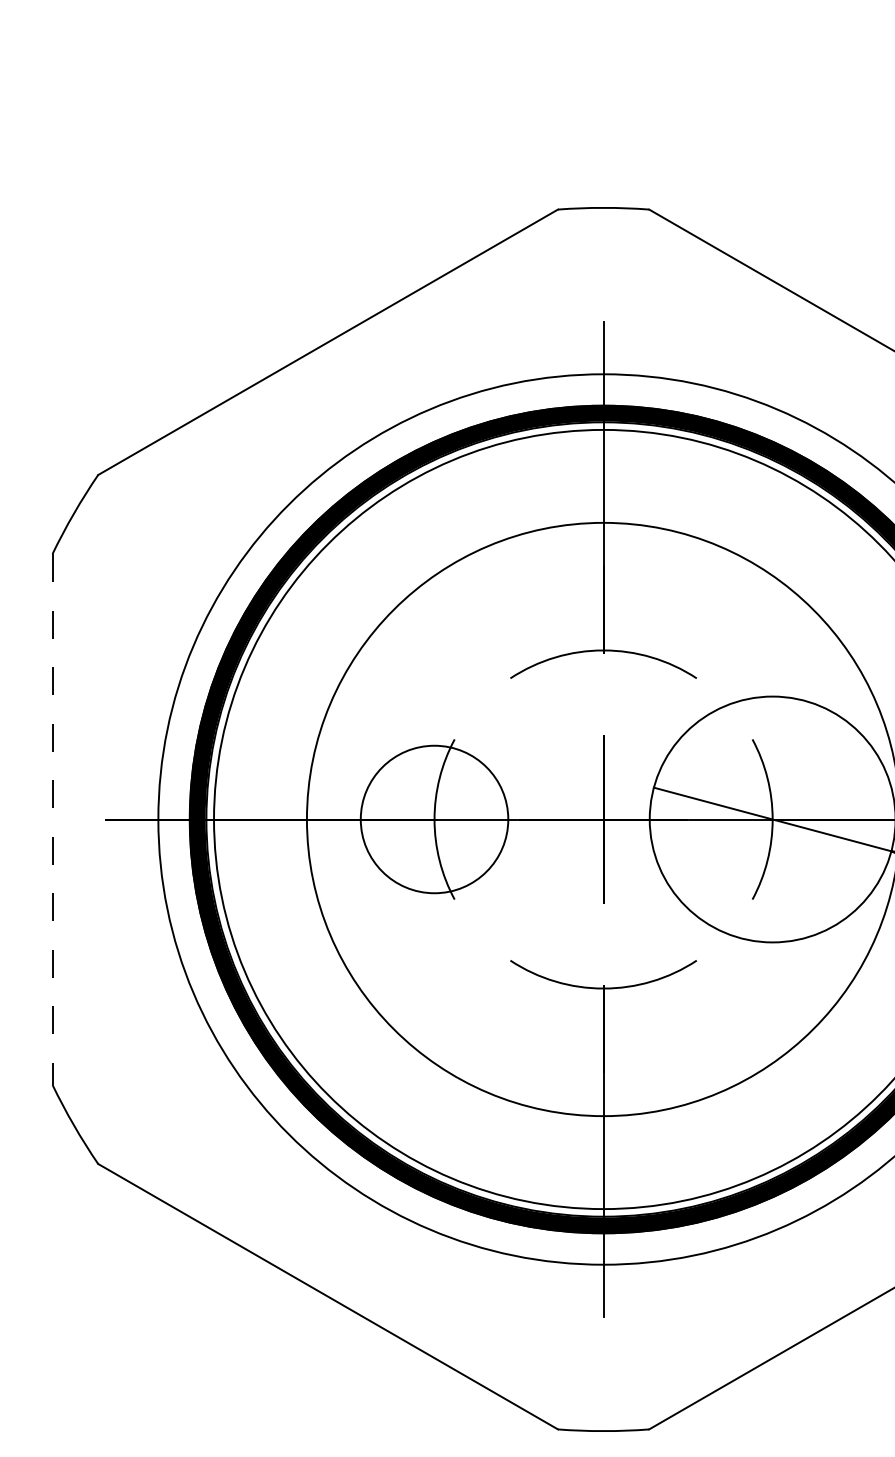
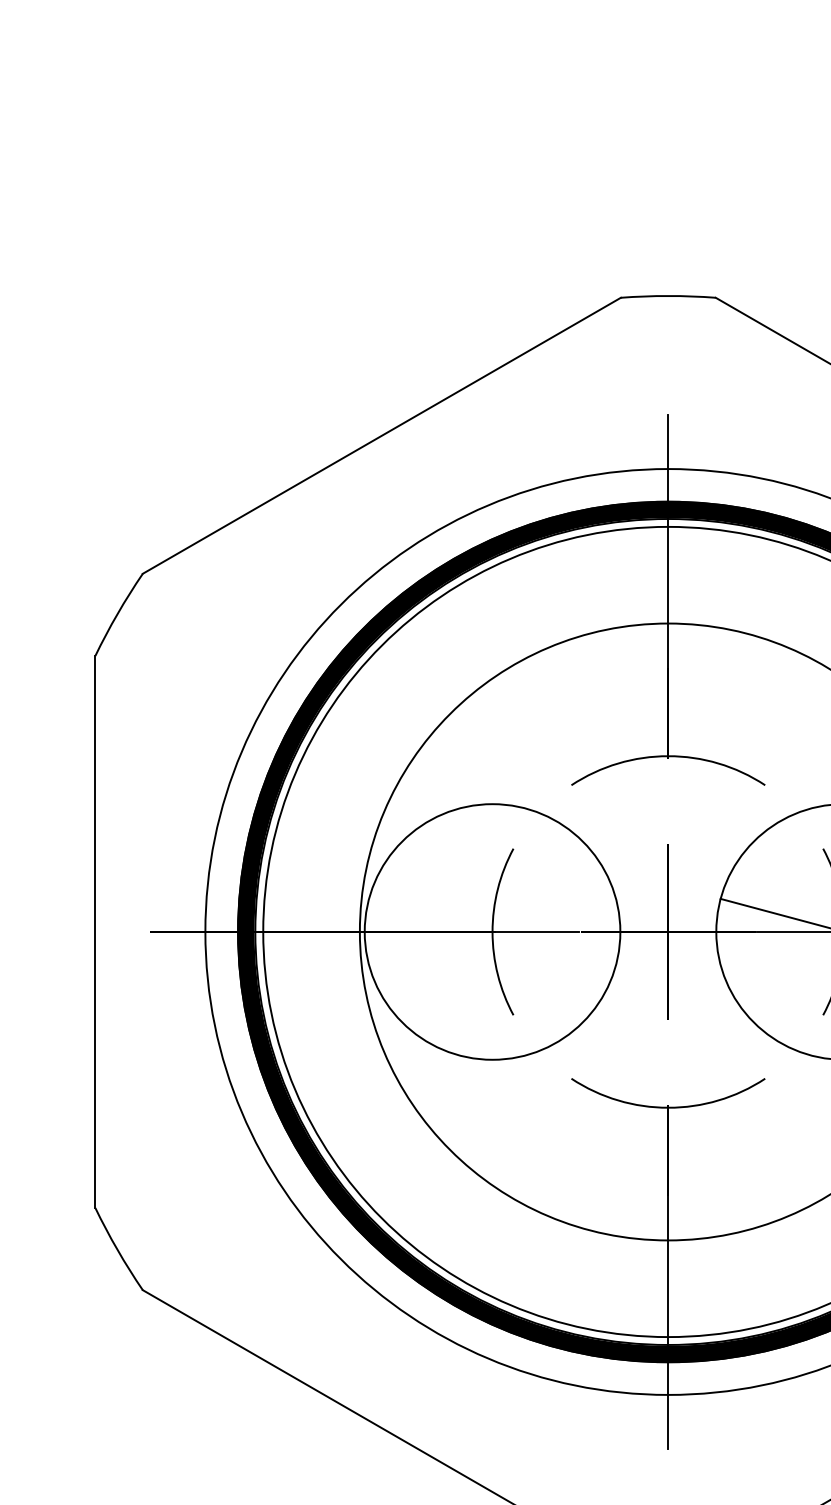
line: (52, 819) -> (95, 931), dashed -> solid
circle: (434, 819) -> (492, 931), size x1.67

